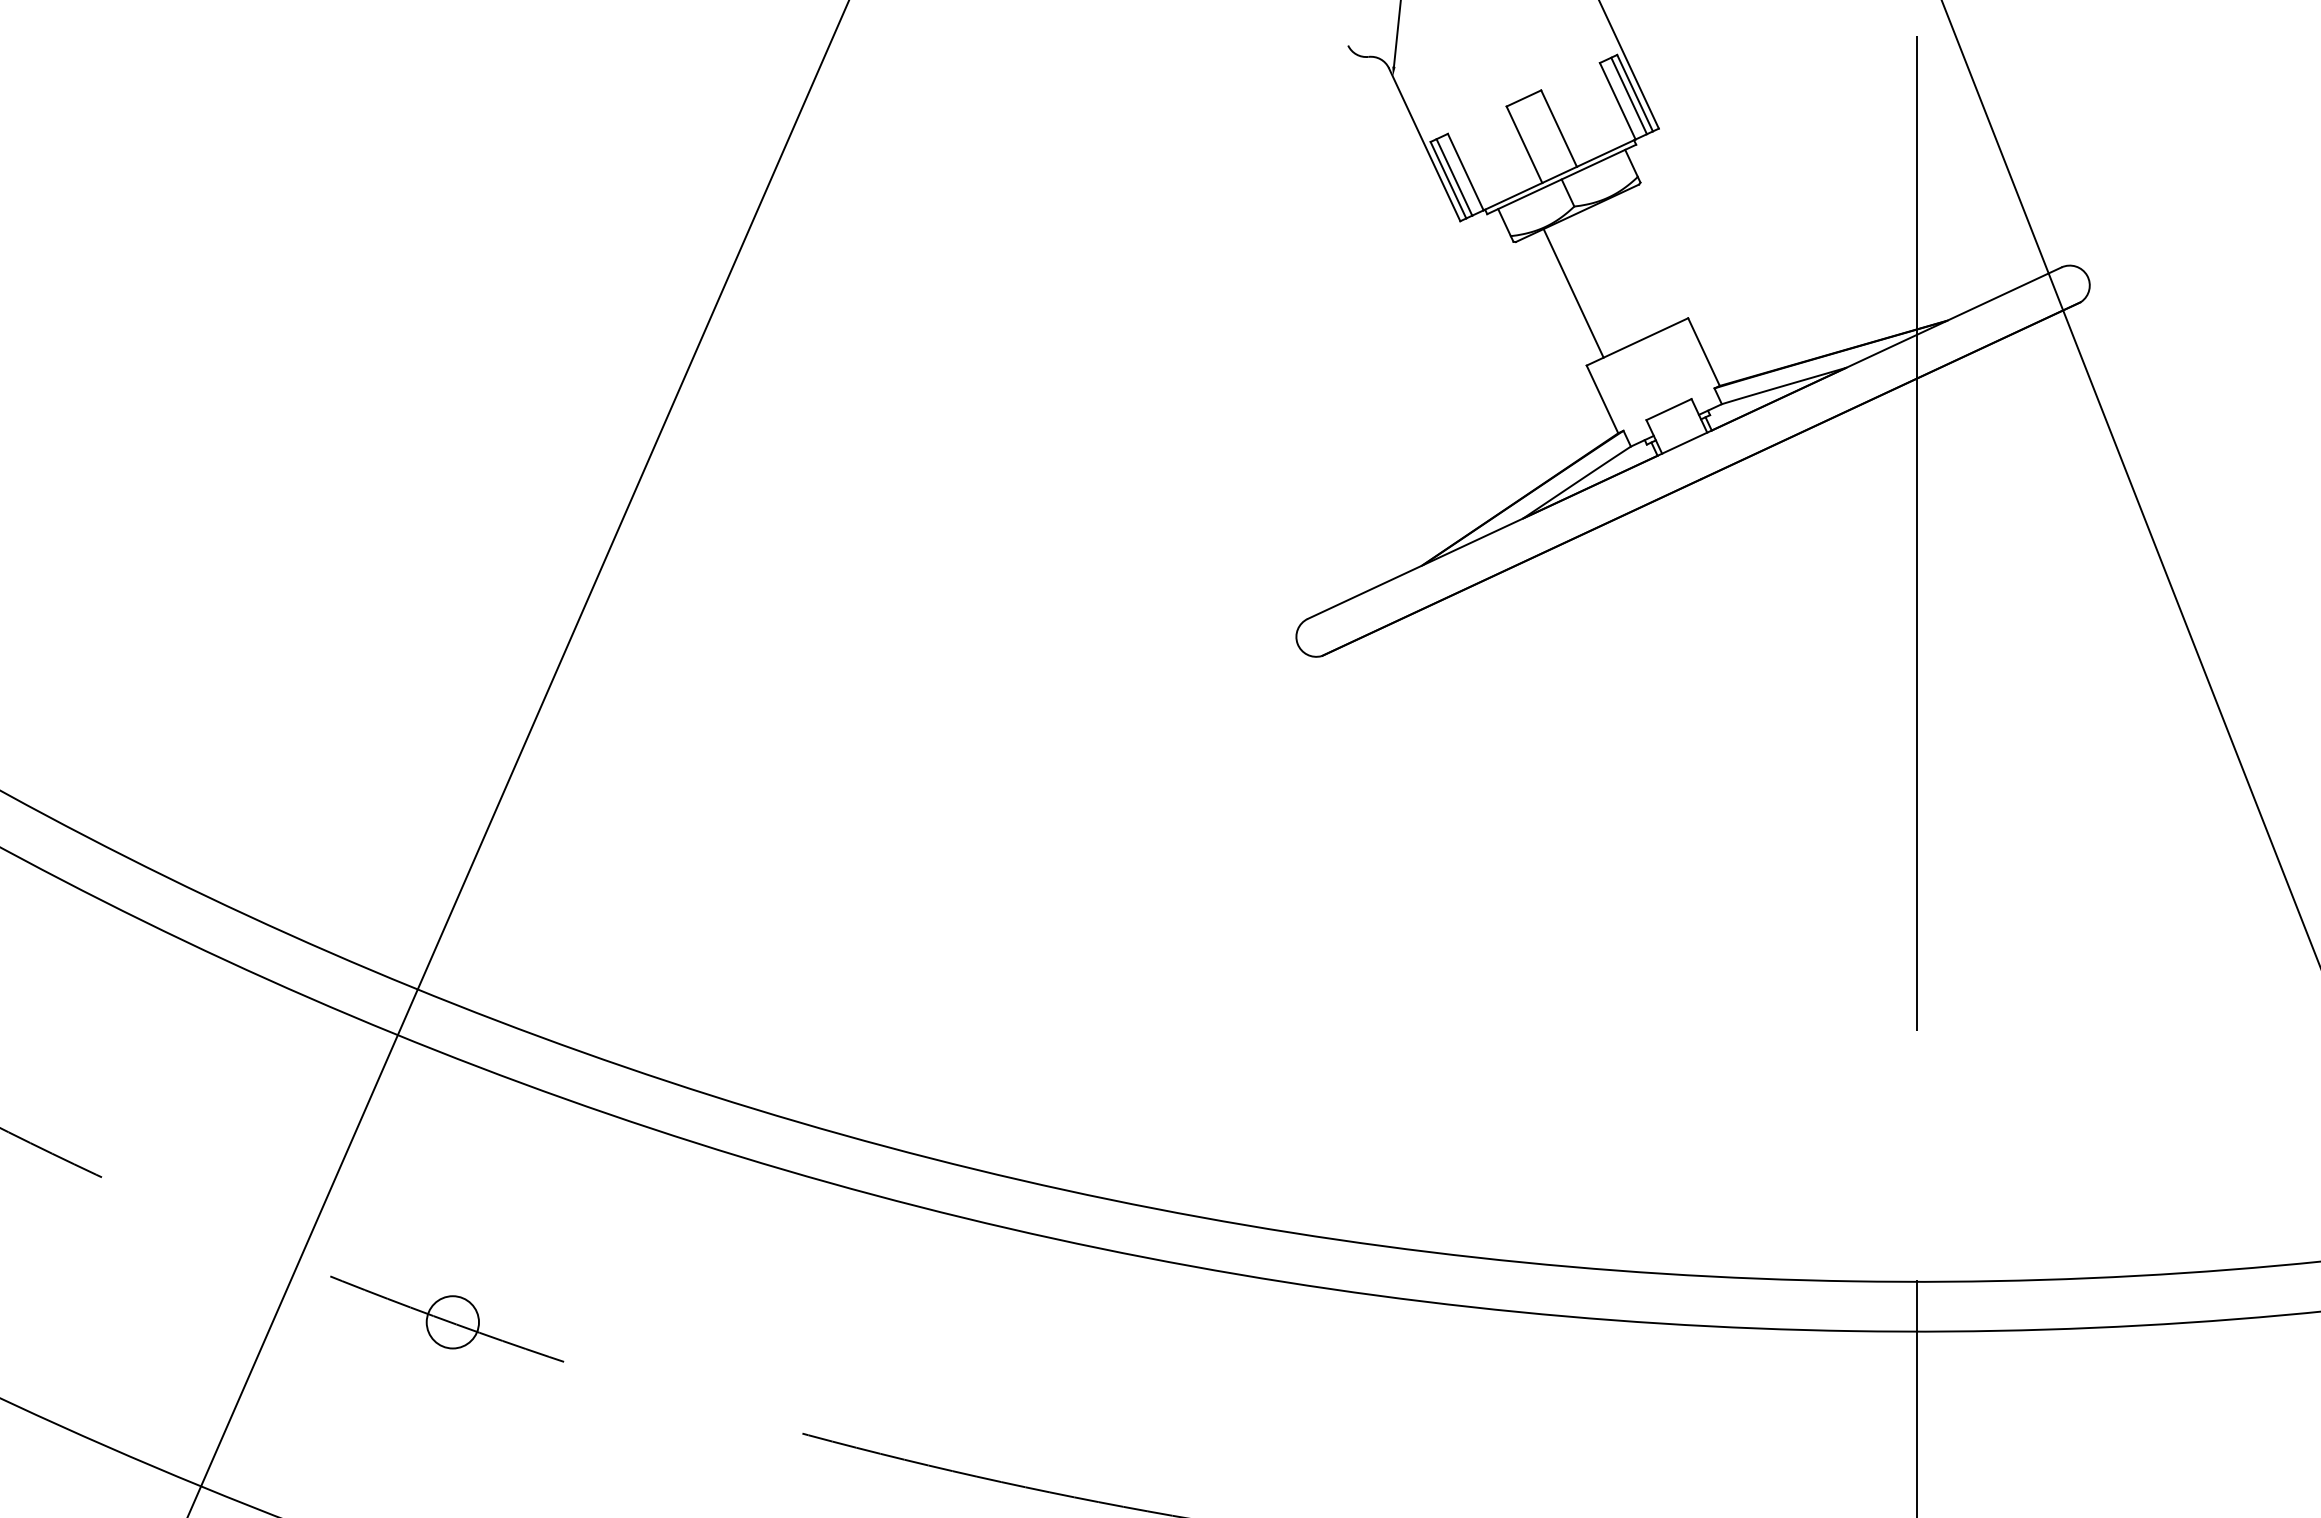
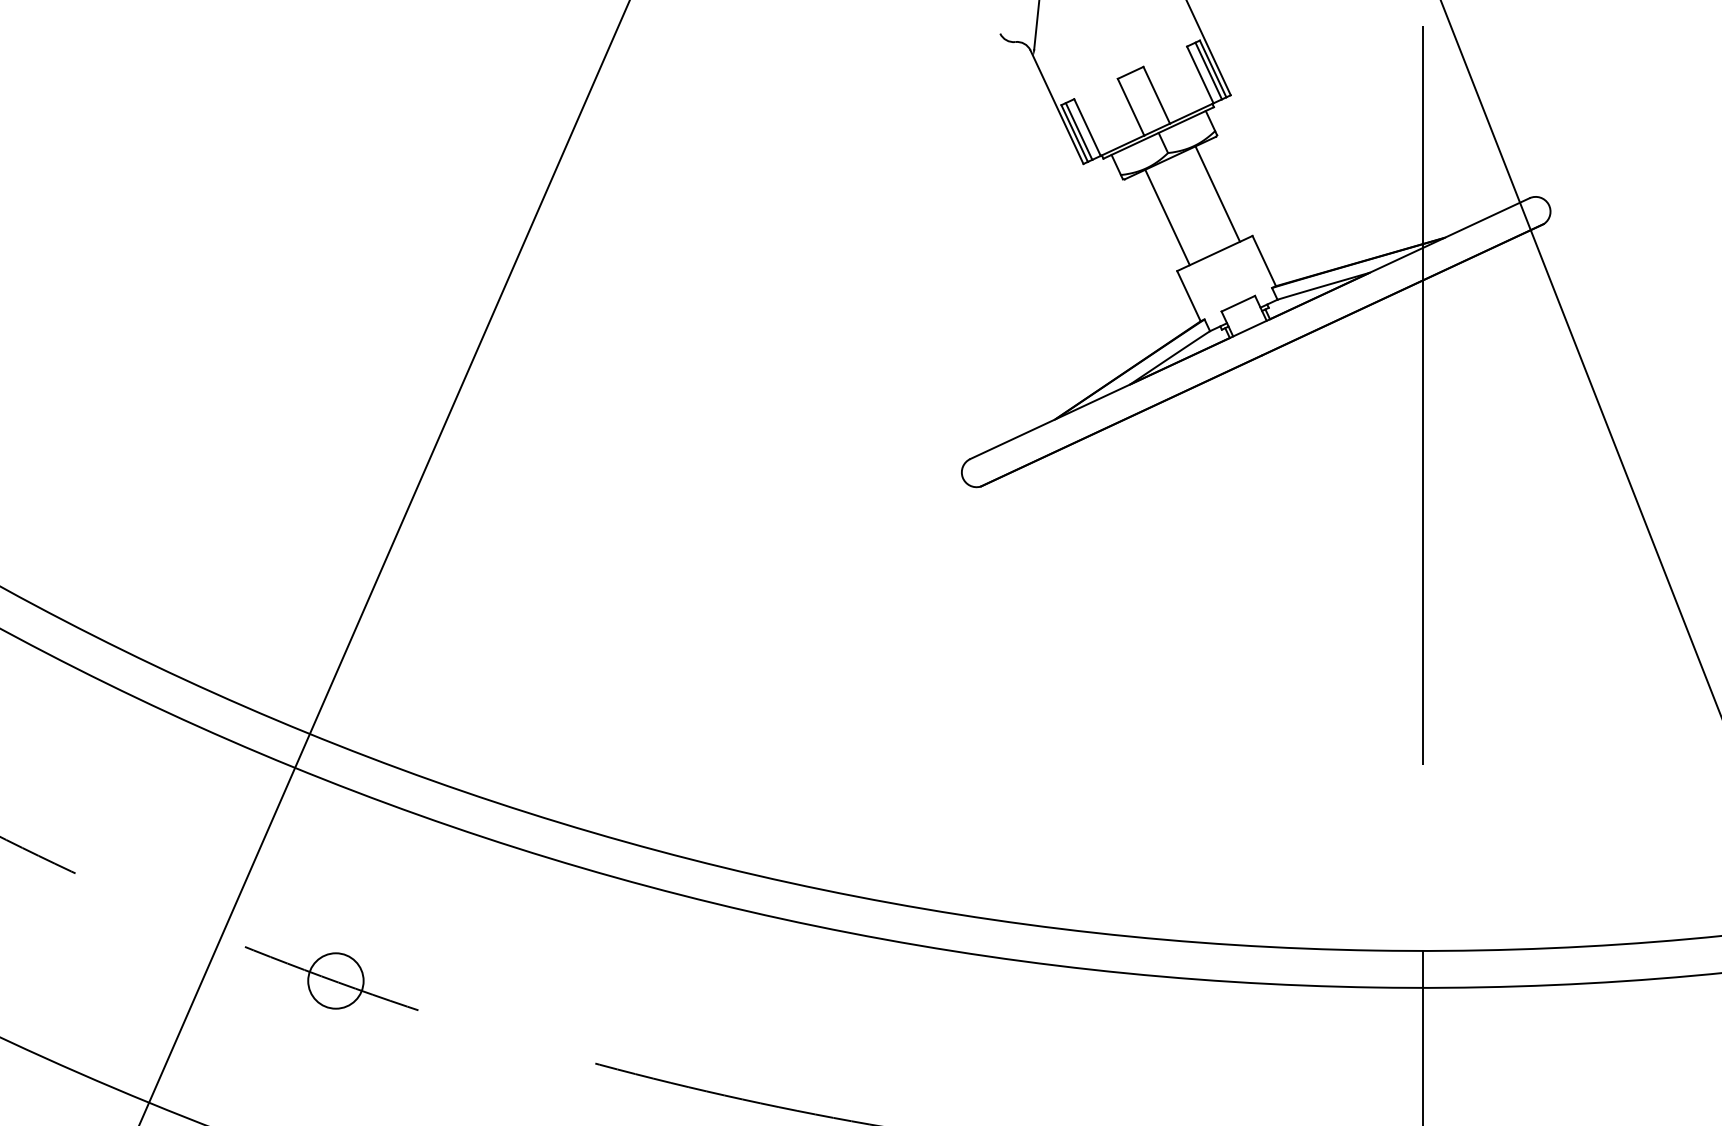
line: (1641, 261) -> (1217, 193), added
circle: (452, 1322) -> (335, 981), size x1.43

